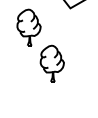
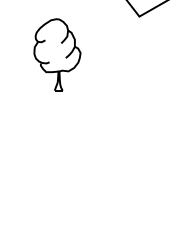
part: (51, 63) -> (101, 125), removed

